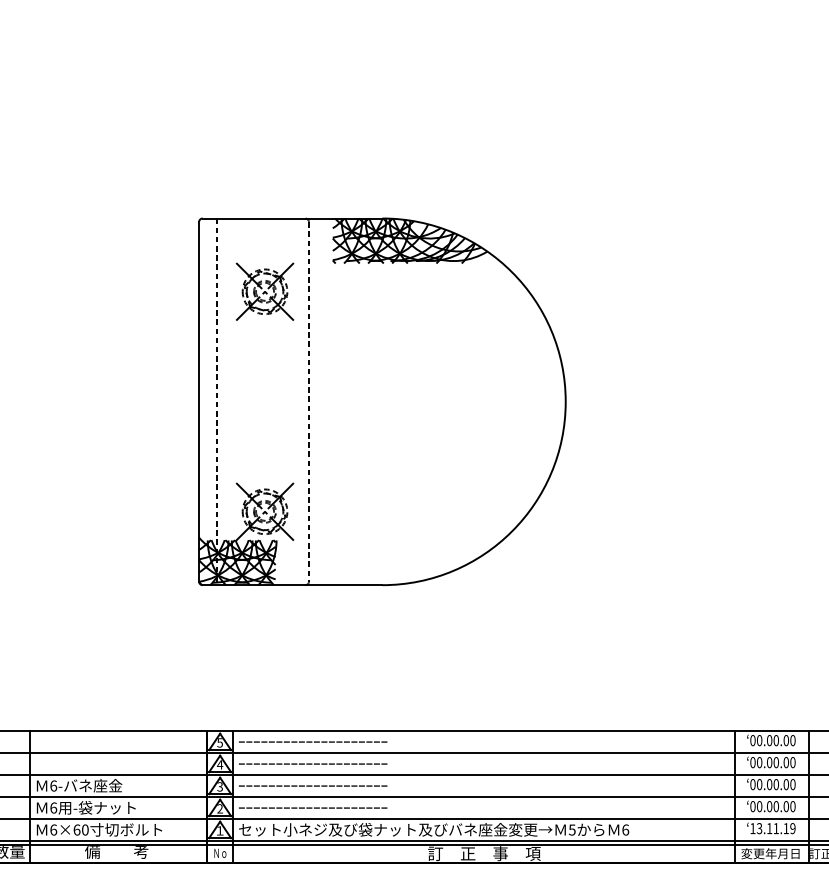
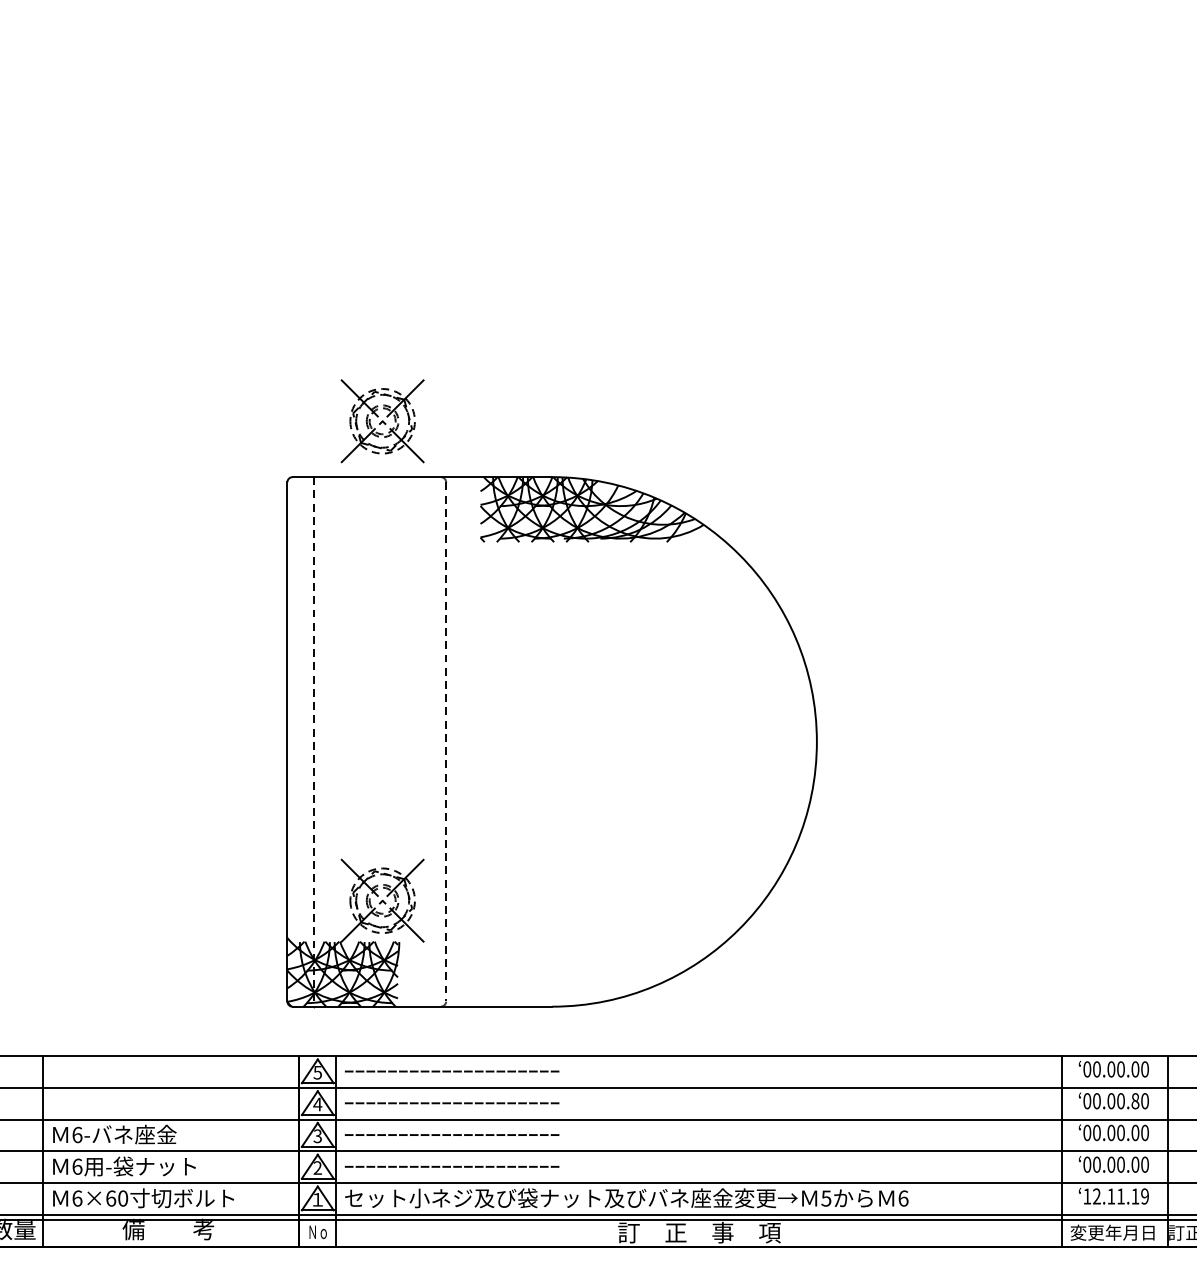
part: (382, 401) -> (552, 741), moved
text: (785, 762) -> (1134, 1101), 00.00.00 -> 00.00.80
text: (759, 829) -> (1096, 1197), 13.11.19 -> 12.11.19

